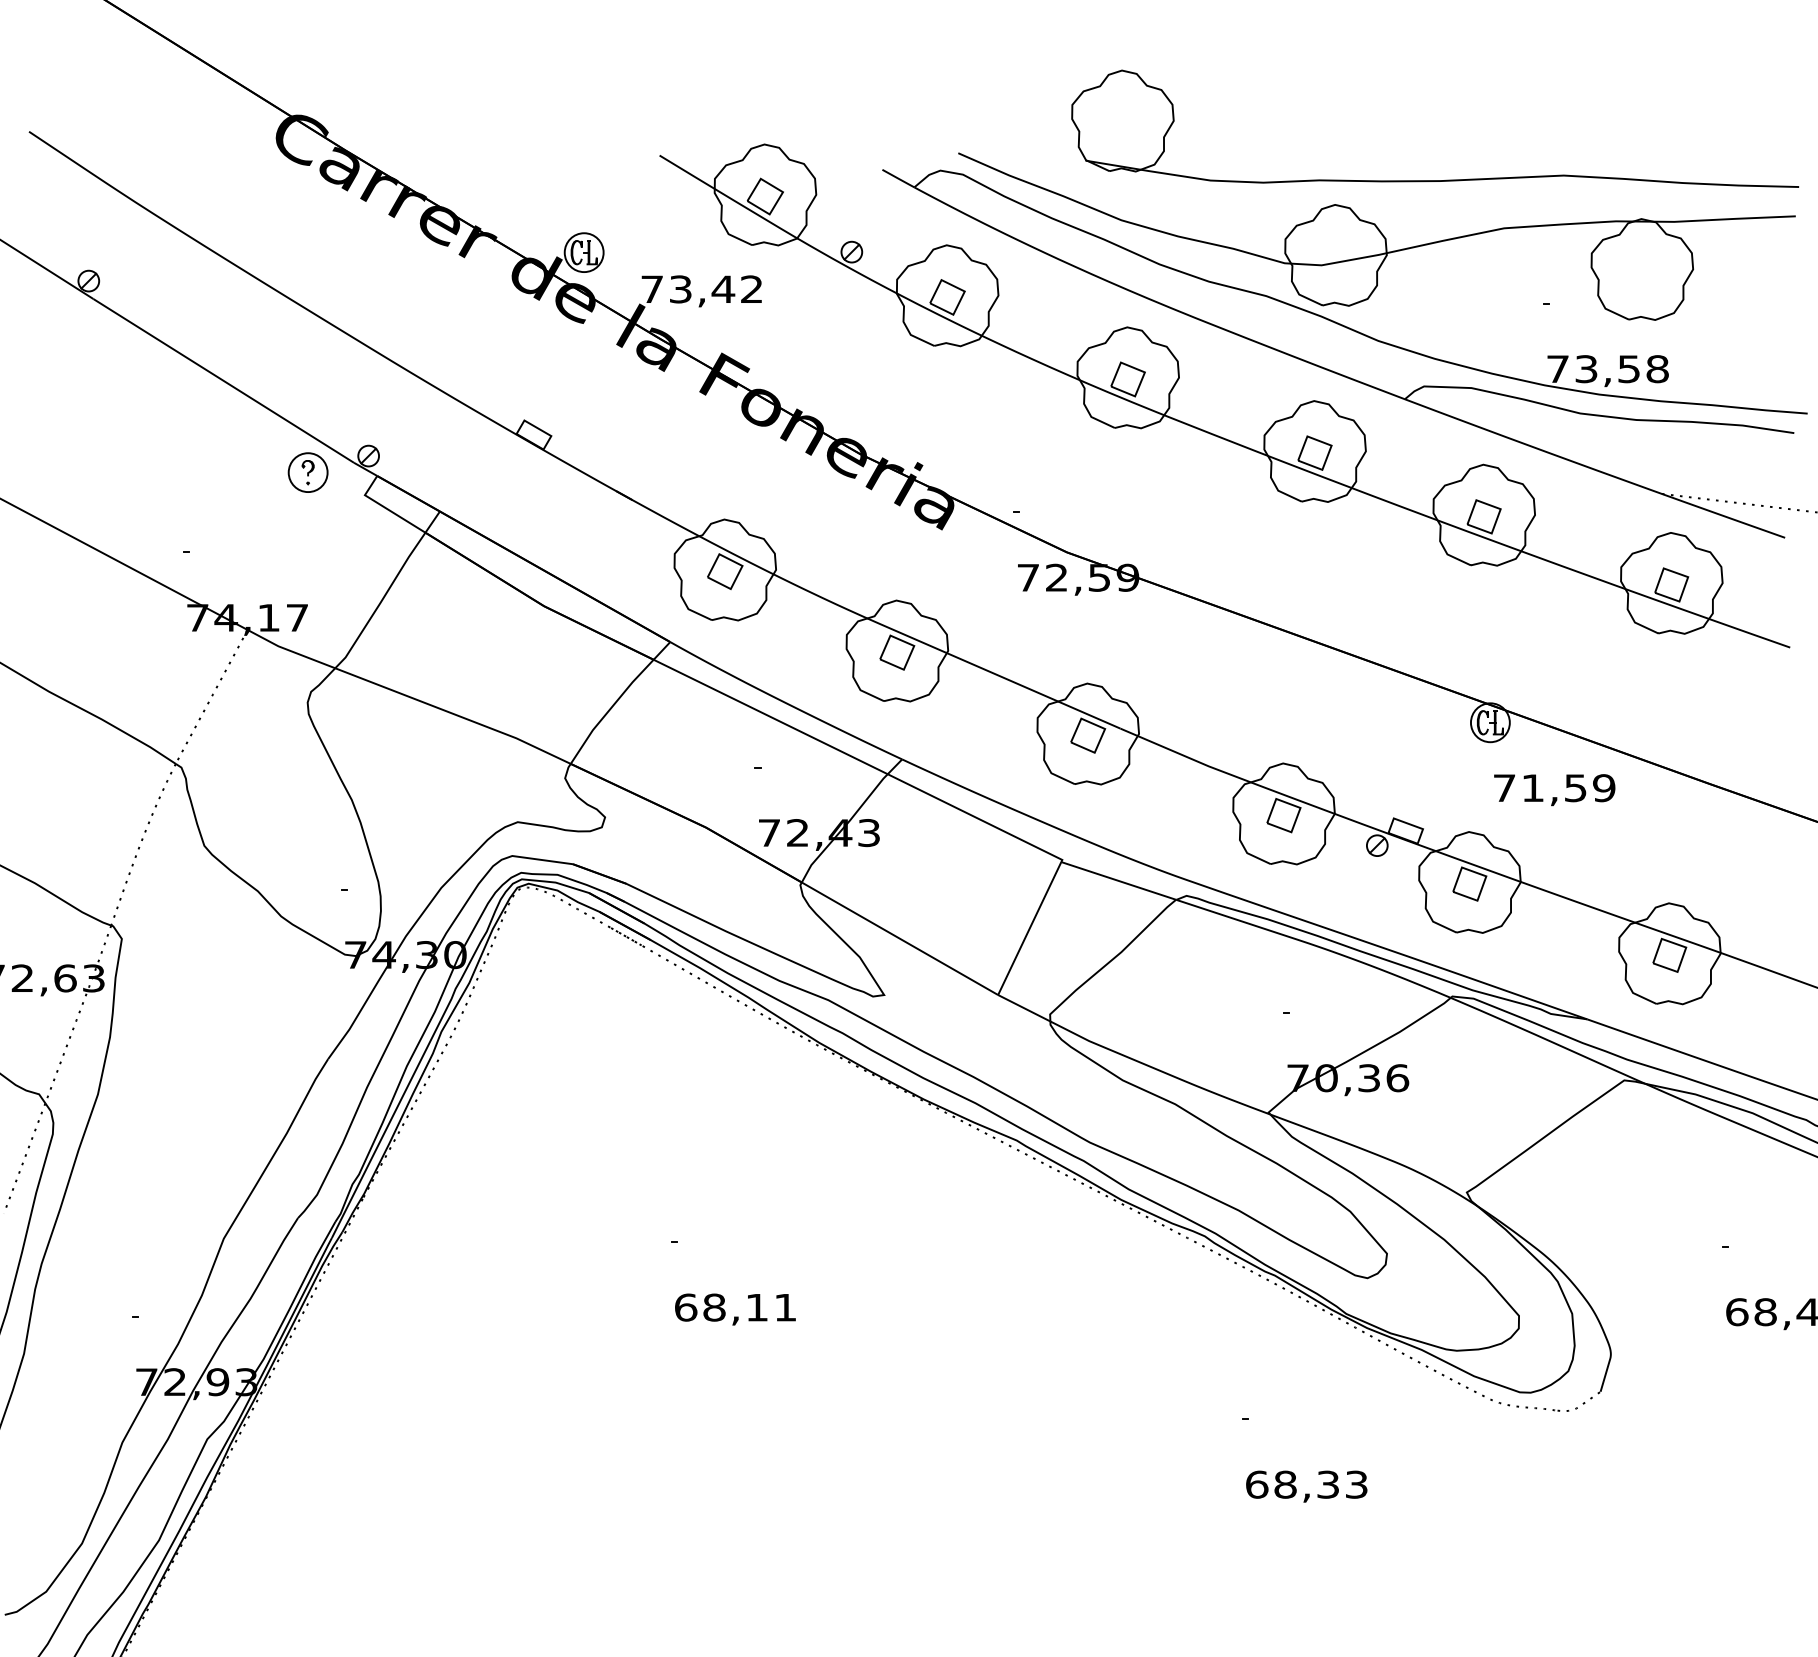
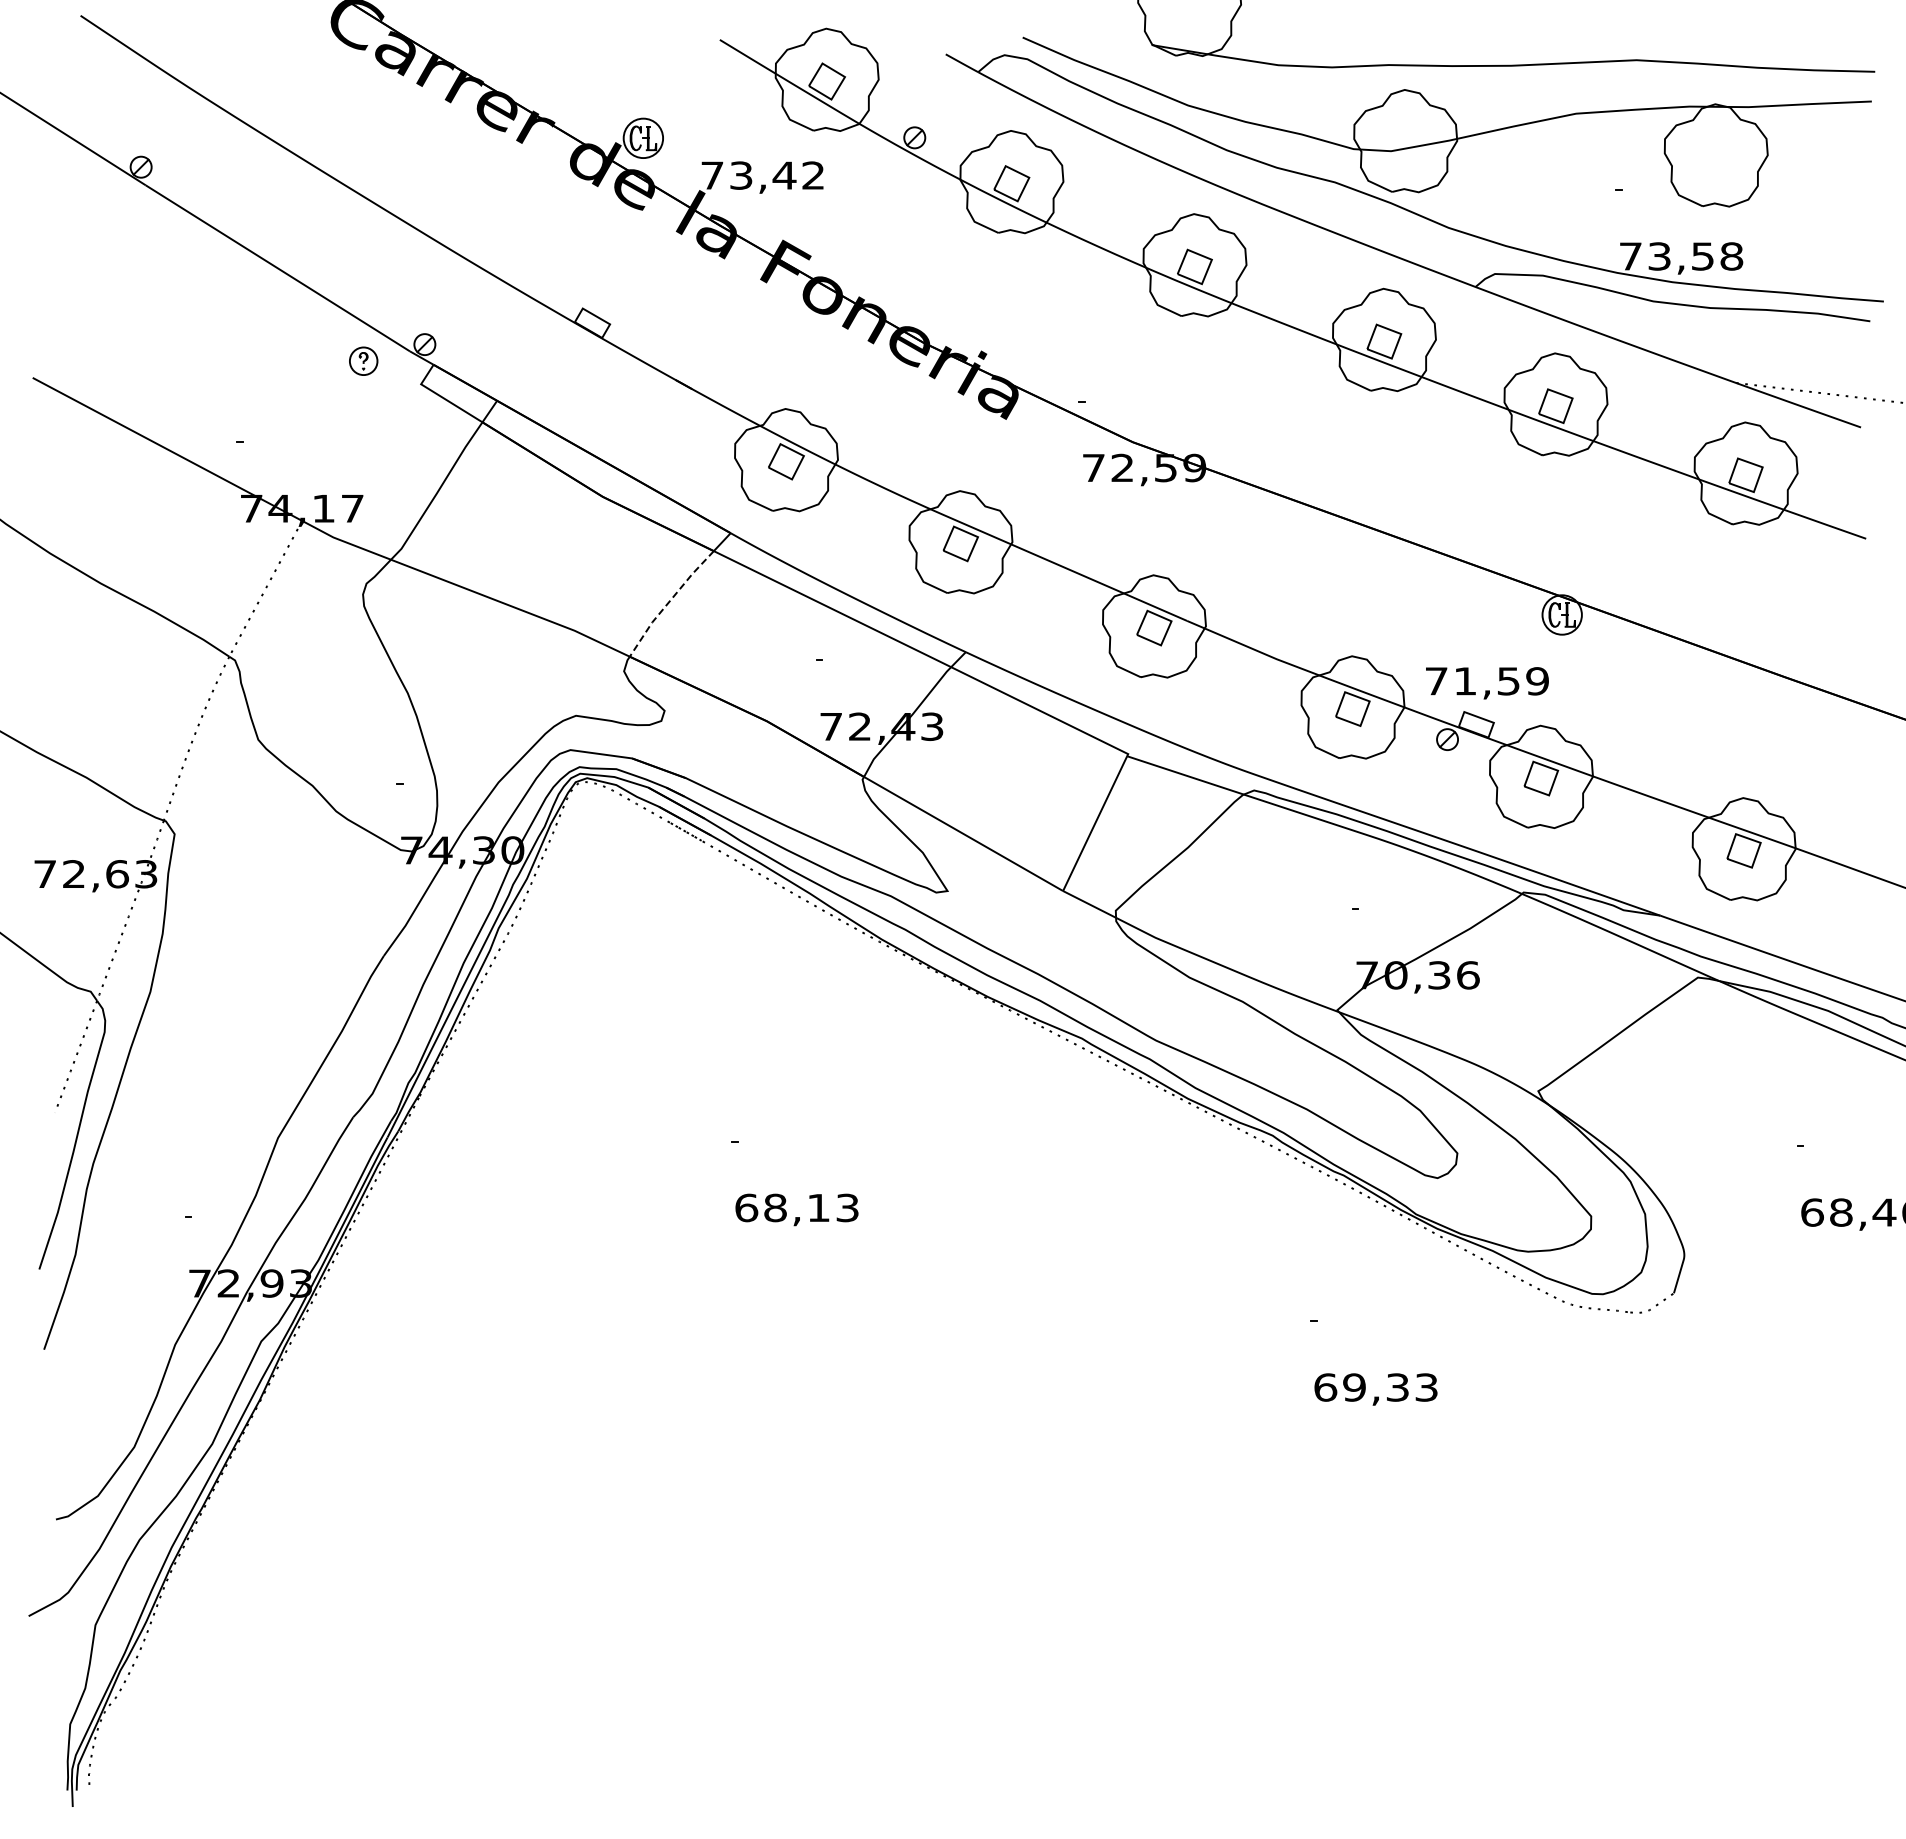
part: (308, 471) -> (363, 360), size x0.7
line: (609, 710) -> (669, 602), solid -> dashed
text: (1554, 790) -> (1487, 683), moved
text: (785, 1307) -> (847, 1207), 68,11 -> 68,13
text: (1285, 1484) -> (1354, 1387), 68,33 -> 69,33

